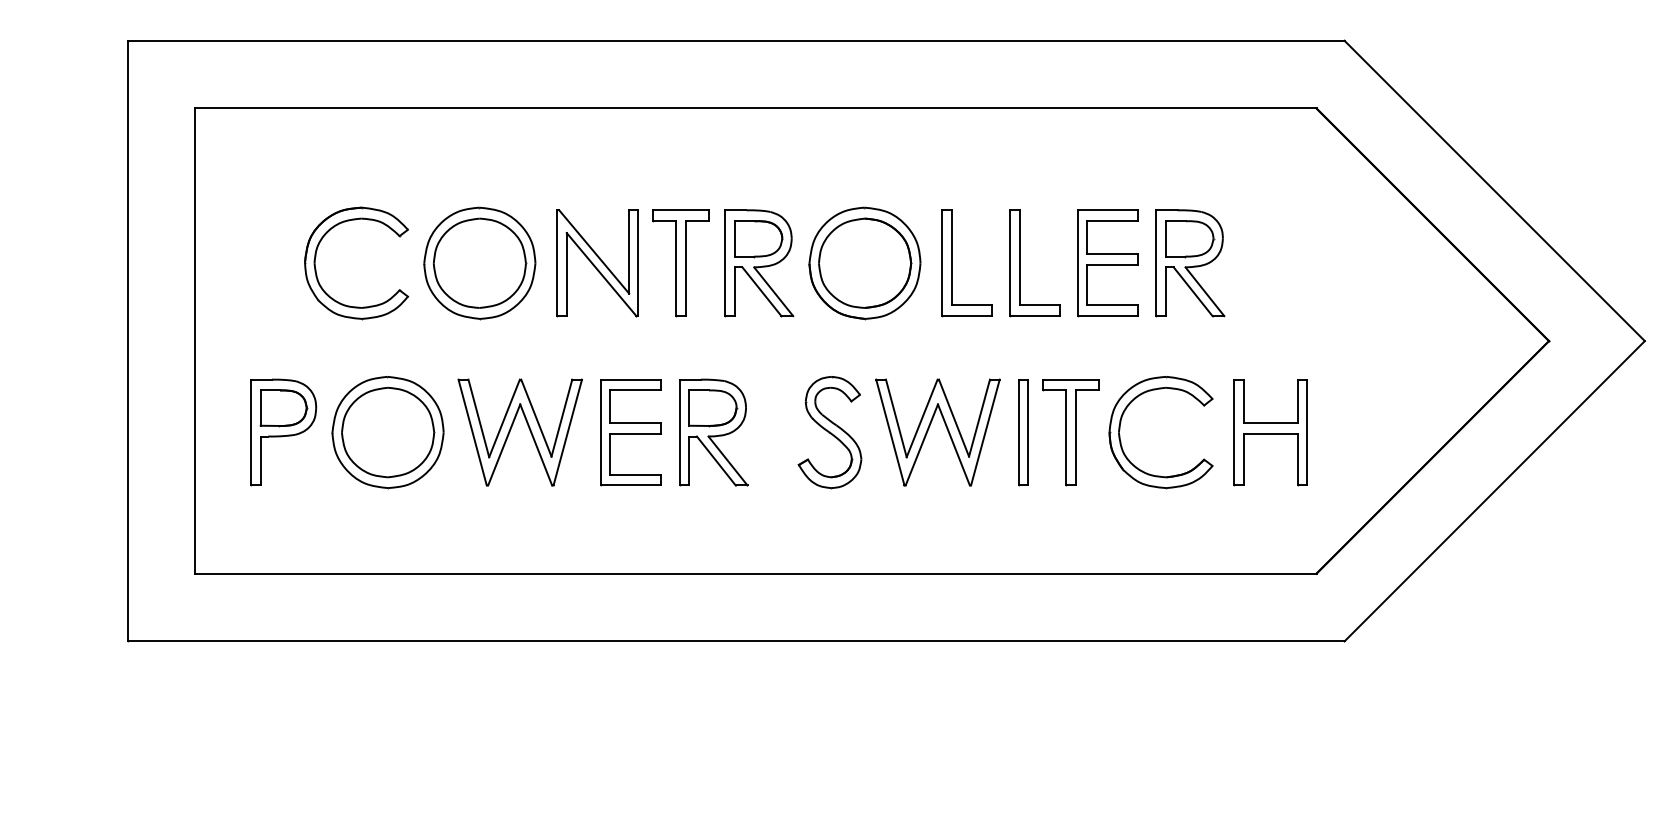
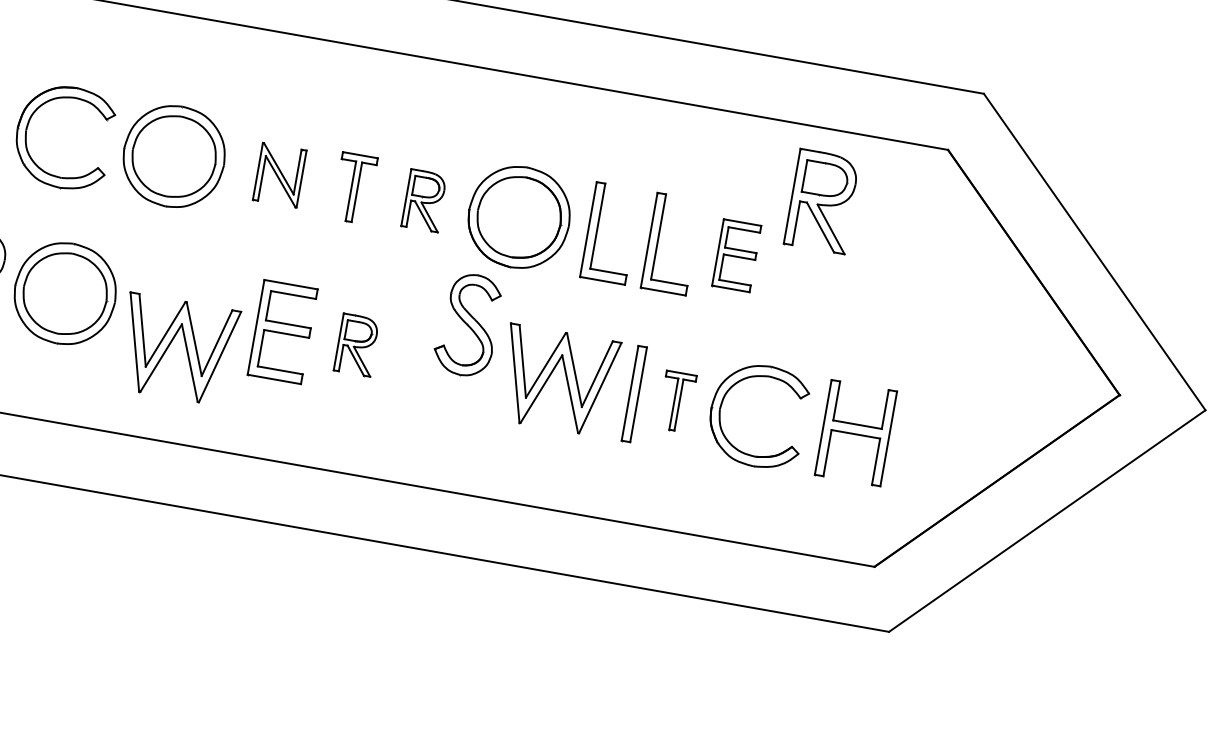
part: (597, 263) -> (279, 175), size x0.6
part: (680, 263) -> (353, 188), size x0.7
part: (759, 263) -> (424, 200), size x0.6
part: (1107, 263) -> (736, 255), size x0.7
part: (1190, 263) -> (822, 201), moved
part: (511, 429) -> (170, 345), moved
part: (713, 432) -> (356, 345), size x0.6
part: (829, 432) -> (467, 324), moved
part: (1070, 432) -> (676, 401), size x0.6

